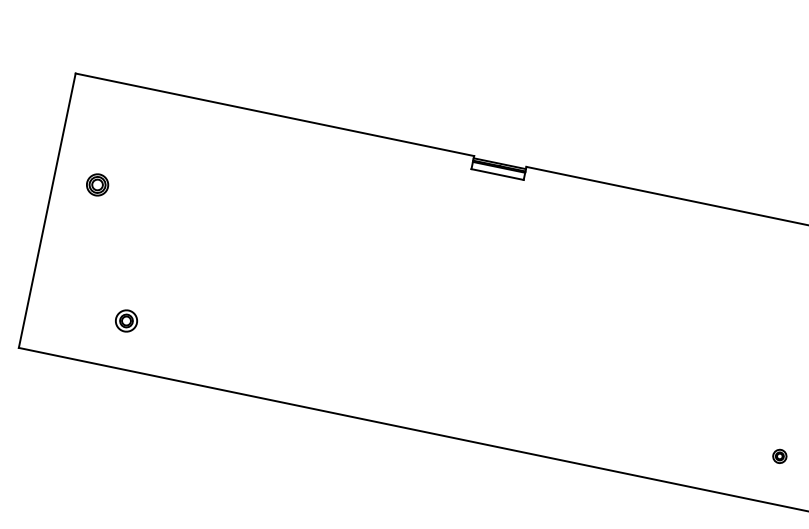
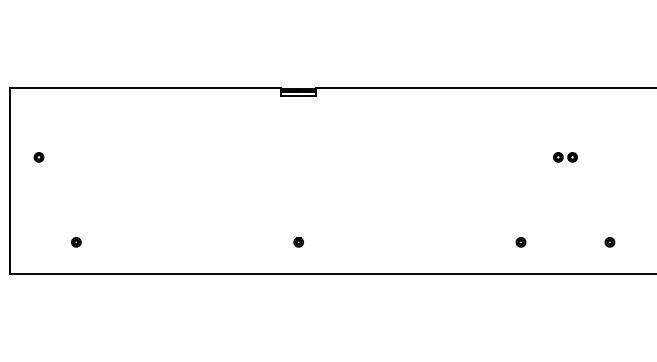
part: (96, 185) -> (38, 157), size x0.62
part: (126, 321) -> (76, 242), size x0.62
part: (452, 388) -> (298, 242), added

